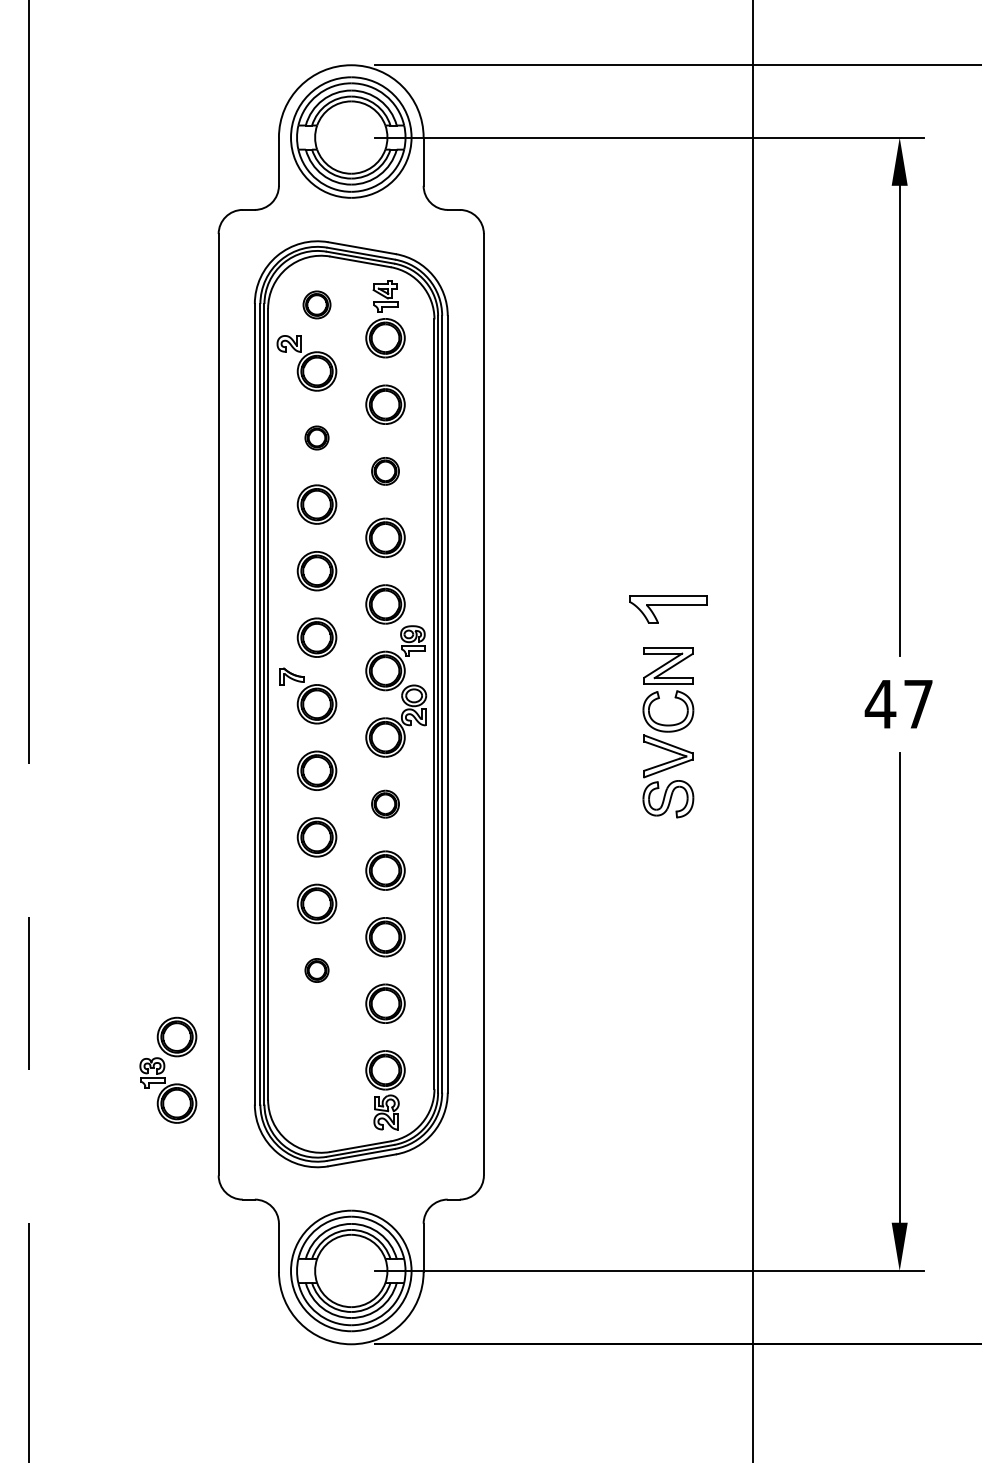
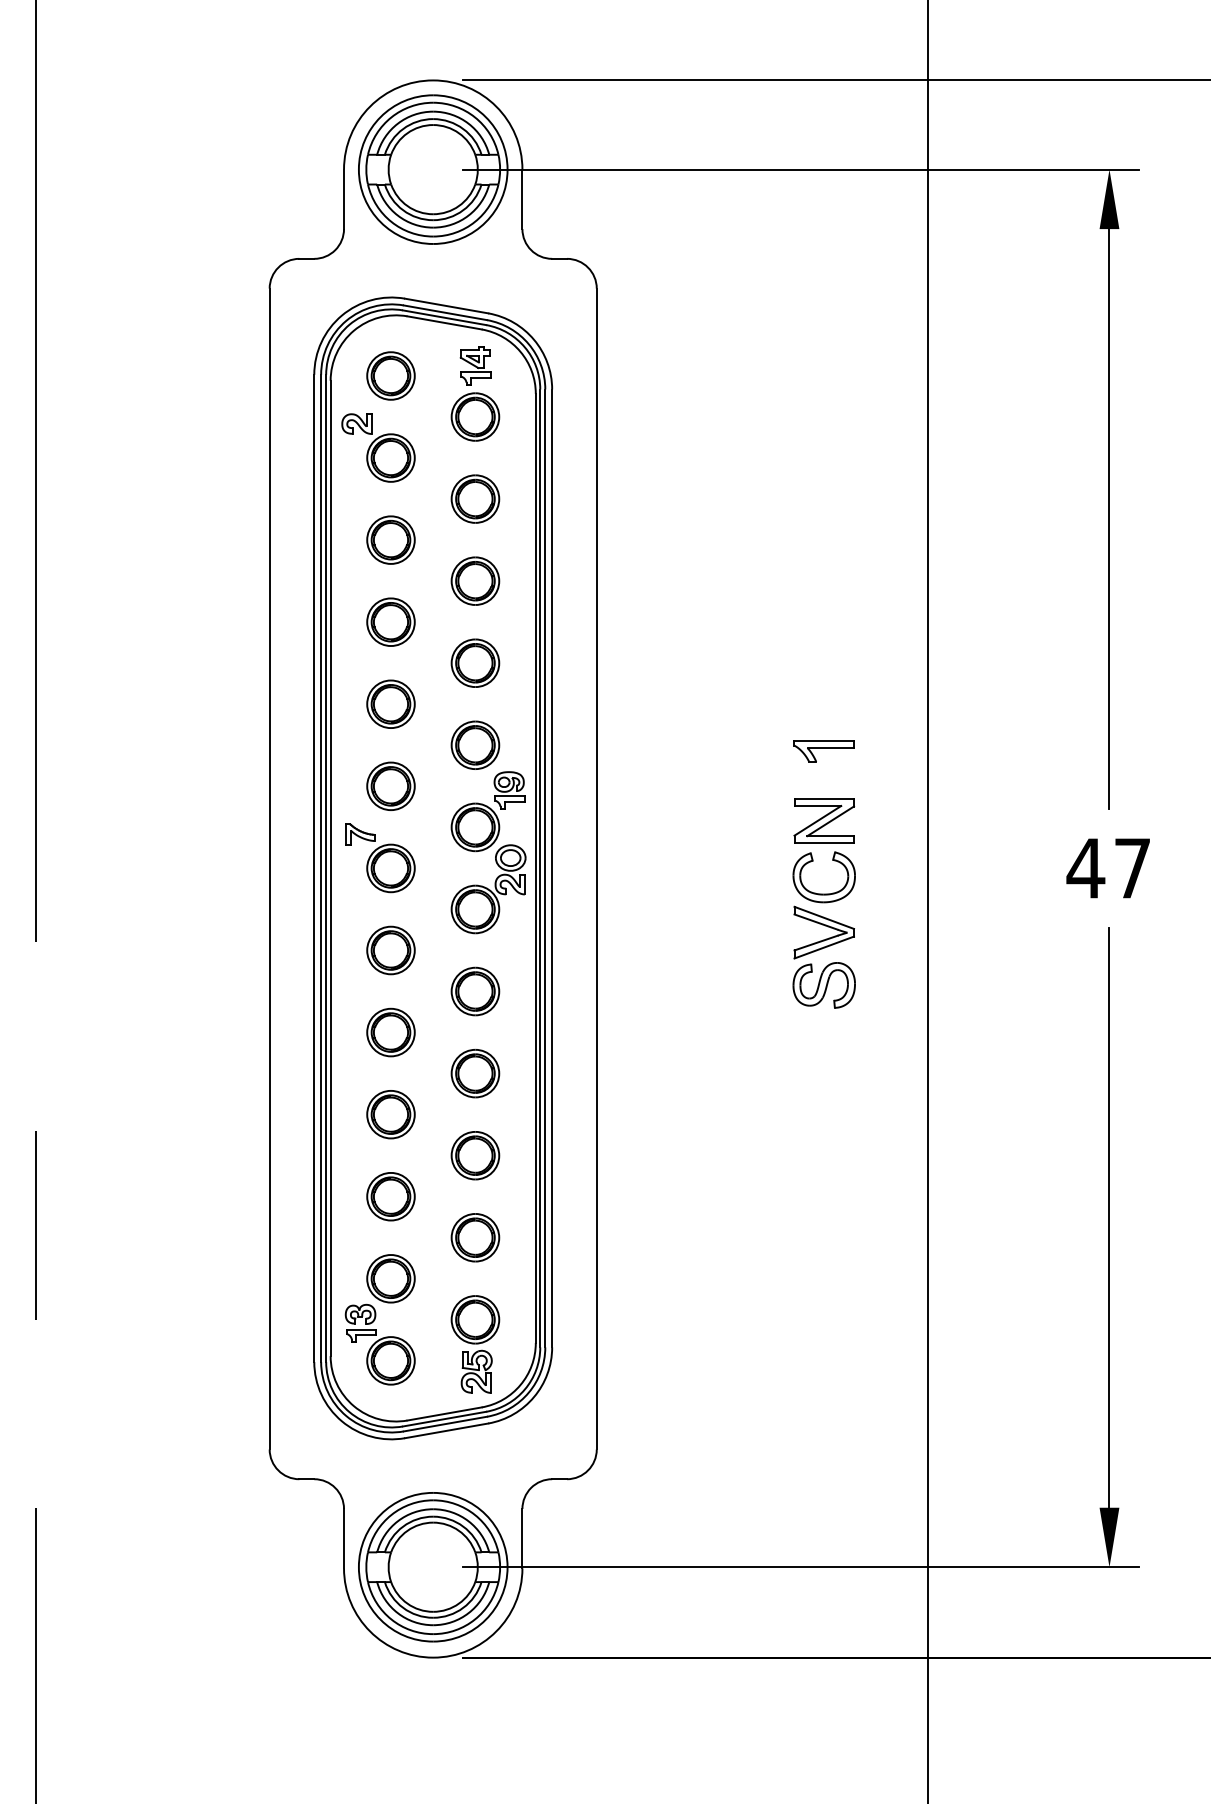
part: (316, 304) -> (390, 375), size x1.43
part: (316, 437) -> (390, 539), size x1.67
part: (385, 471) -> (475, 581), size x1.43
part: (668, 609) -> (824, 751), size x0.62
part: (385, 804) -> (475, 992), size x1.43
part: (316, 970) -> (390, 1196), size x1.67
part: (168, 1069) -> (380, 1318), moved

